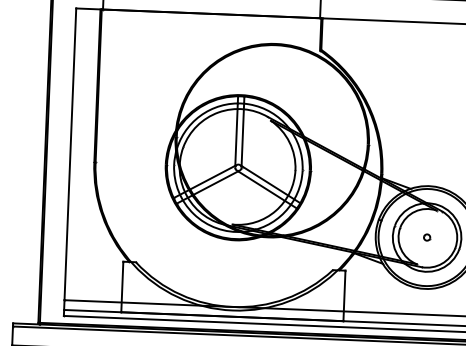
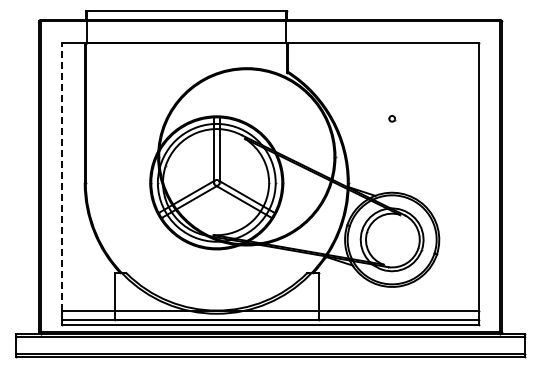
line: (70, 154) -> (62, 176), solid -> dashed
part: (427, 237) -> (392, 118), moved

